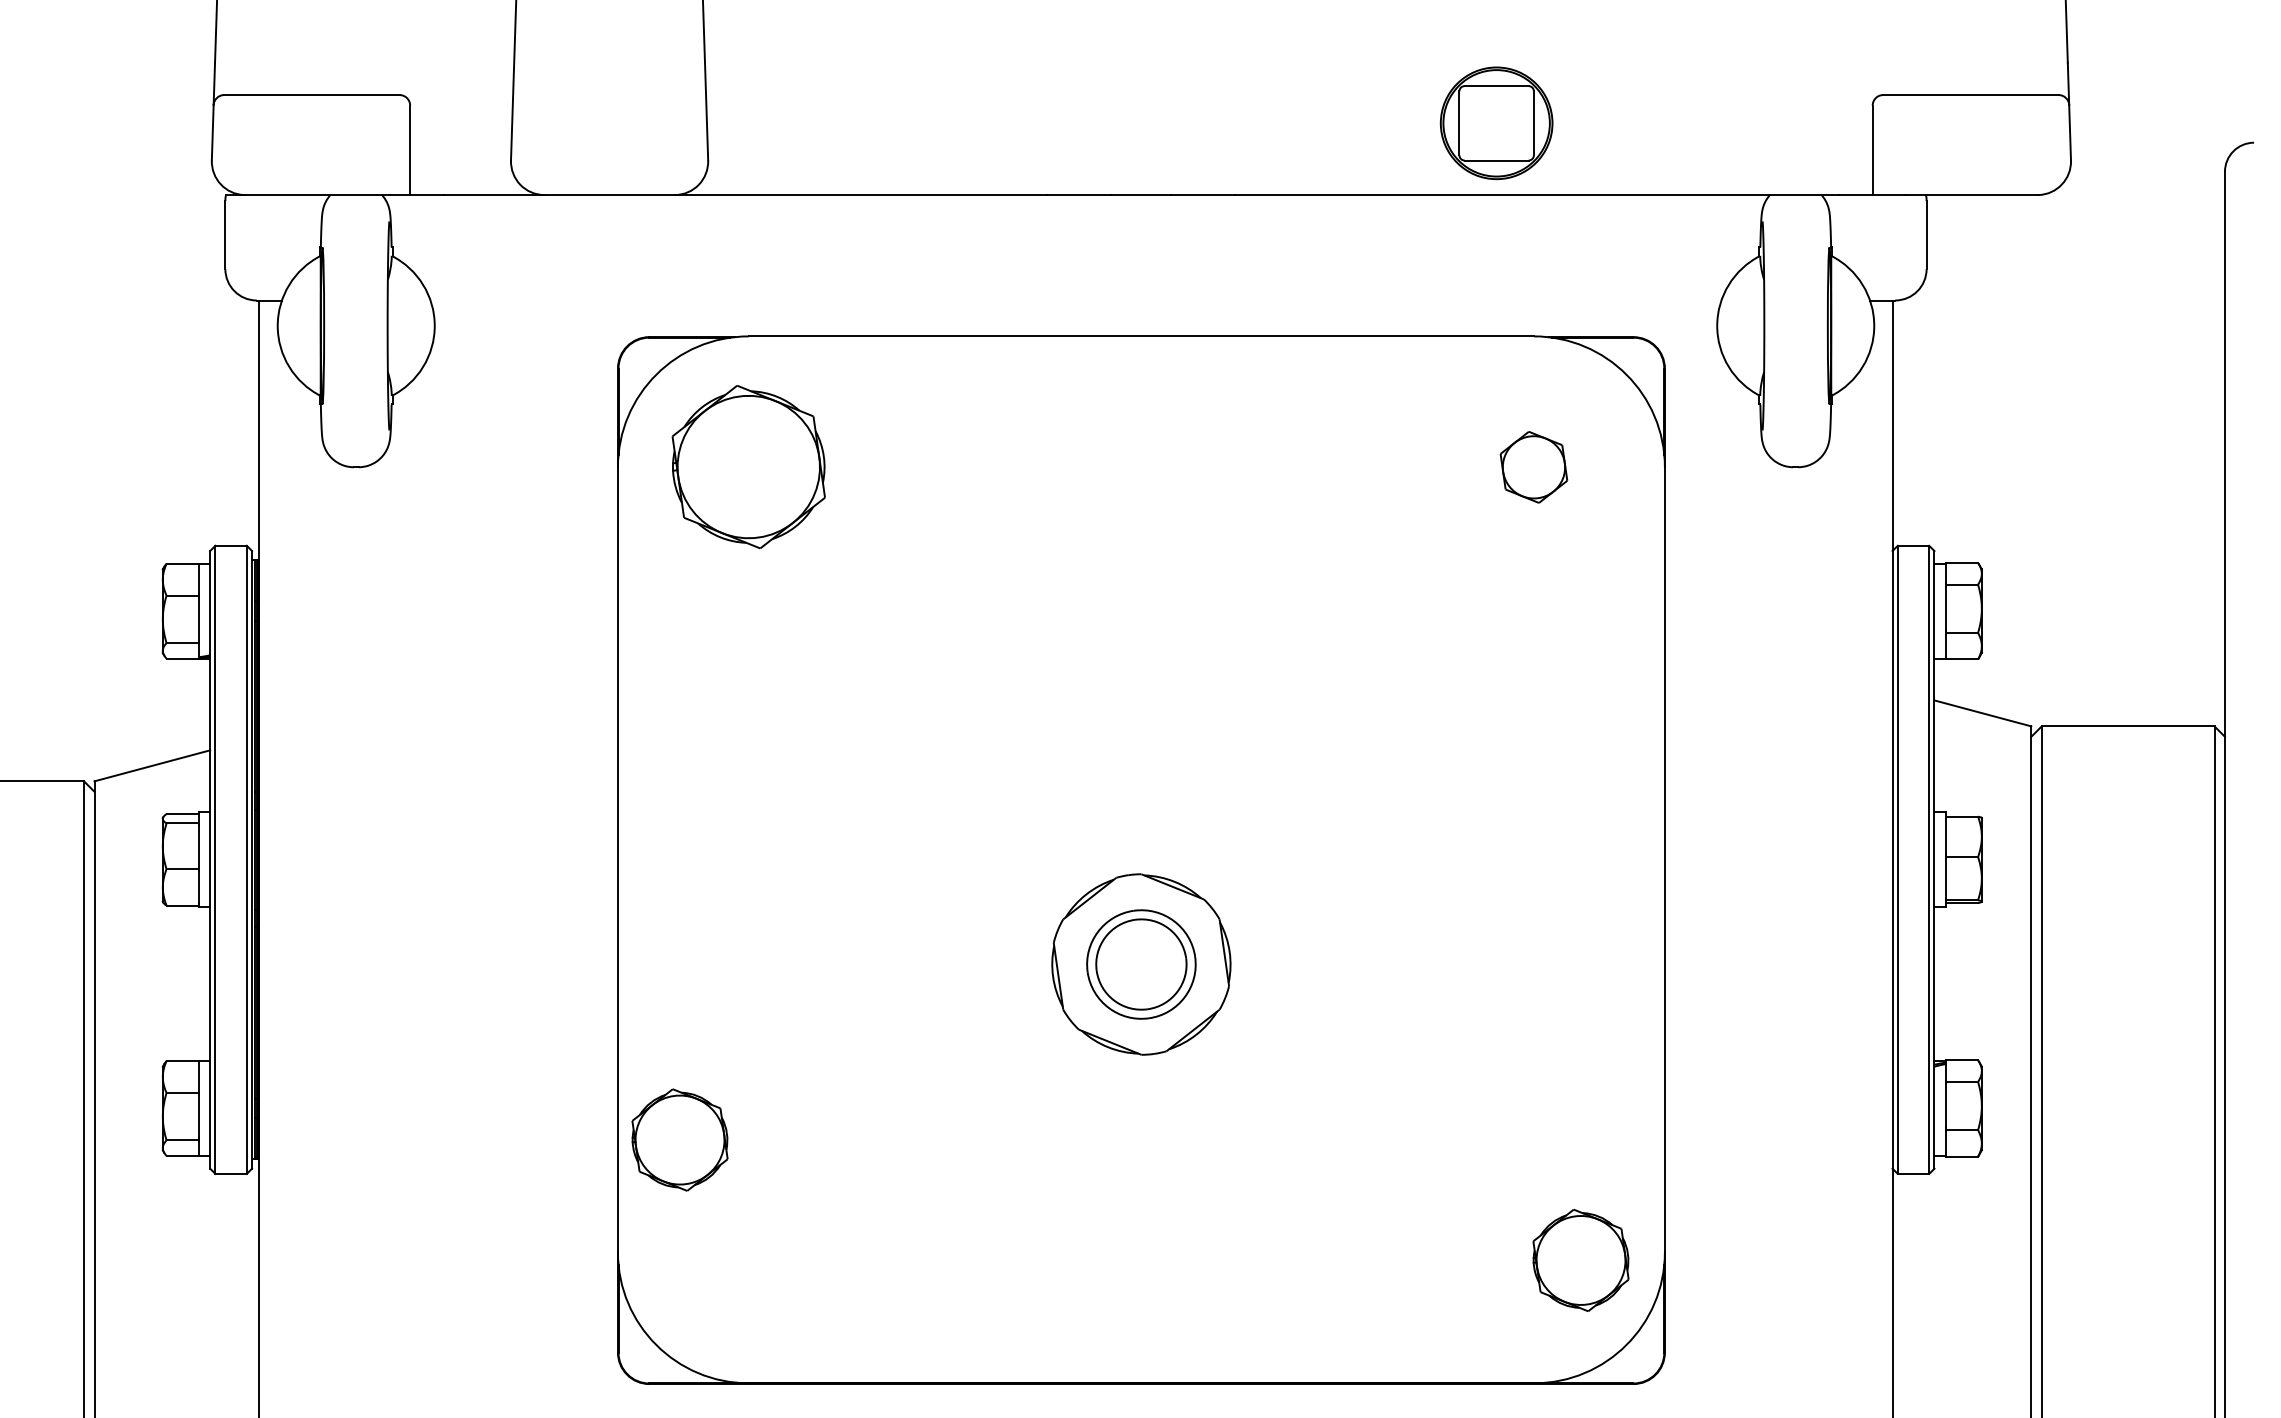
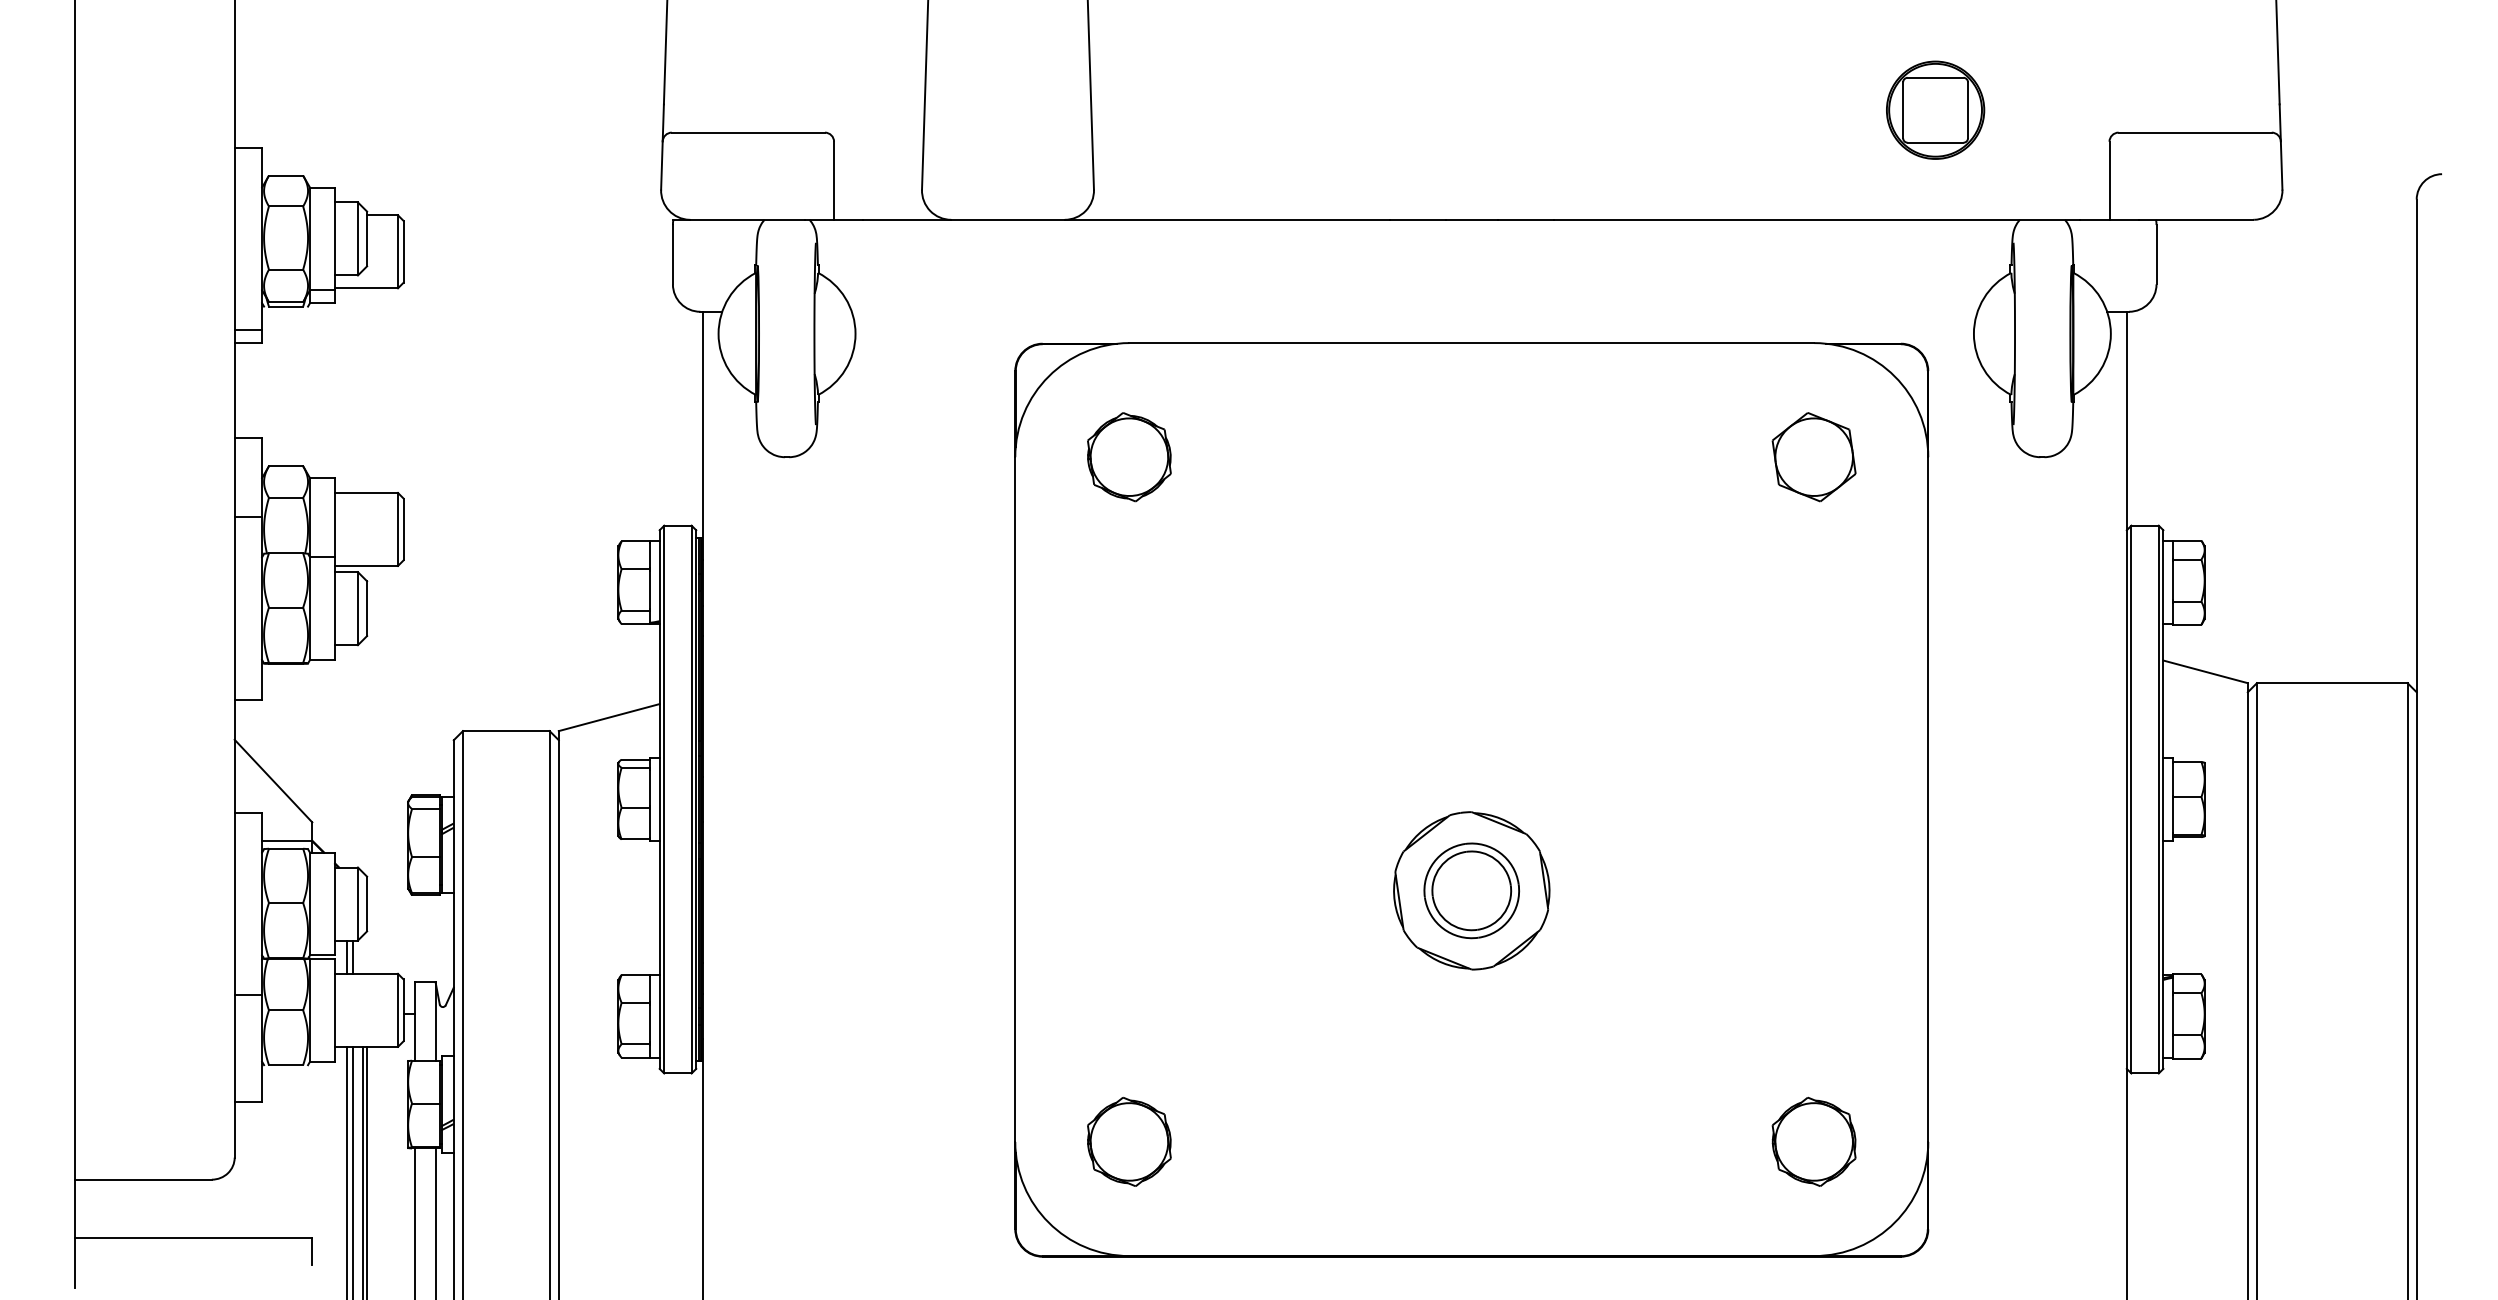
part: (1496, 122) -> (1935, 109), moved
part: (748, 467) -> (1129, 457), size x0.62
part: (1533, 467) -> (1813, 457), size x1.43
part: (680, 1139) -> (1129, 1141), moved
part: (1580, 1259) -> (1813, 1141), moved

